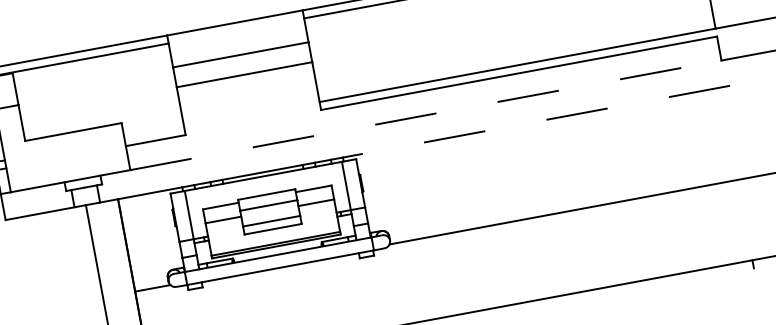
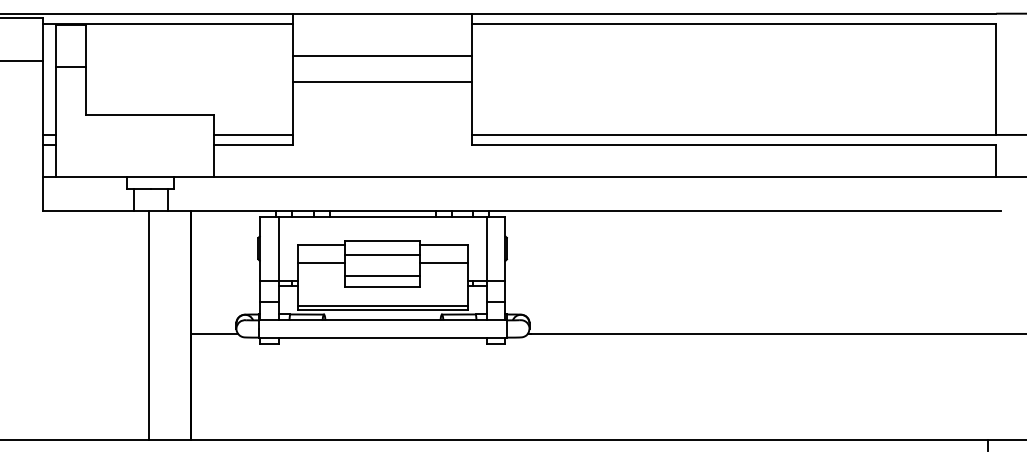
line: (426, 115) -> (605, 177), dashed -> solid
line: (536, 121) -> (744, 211), dashed -> solid
line: (154, 132) -> (253, 134), added

